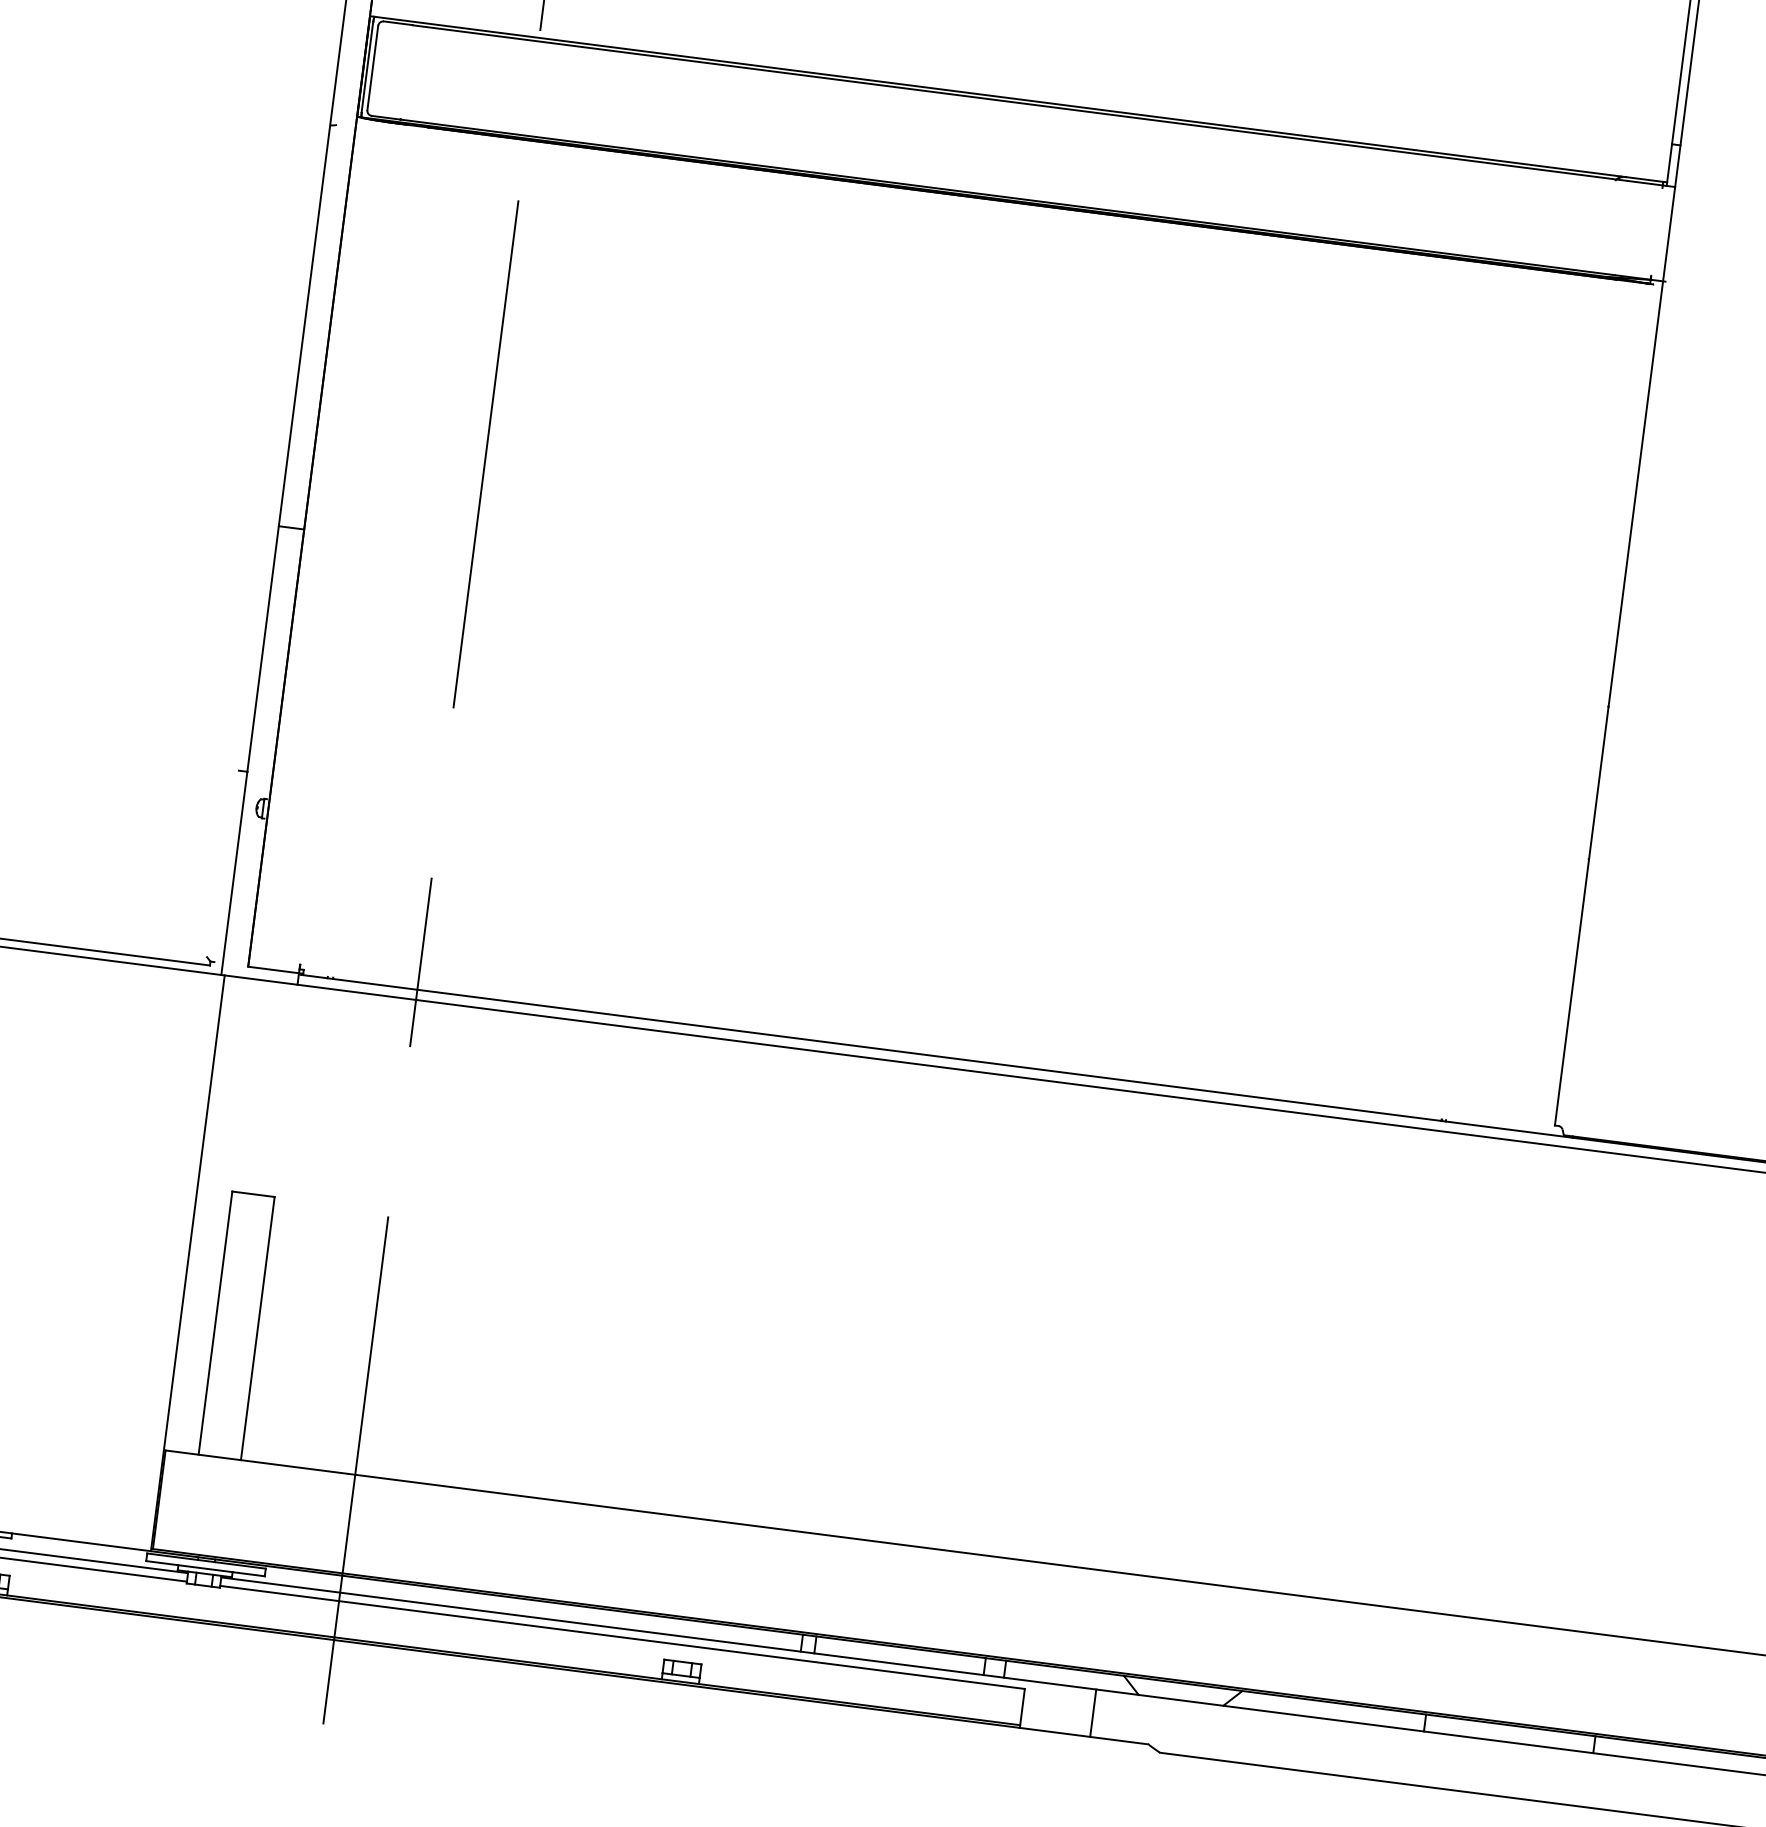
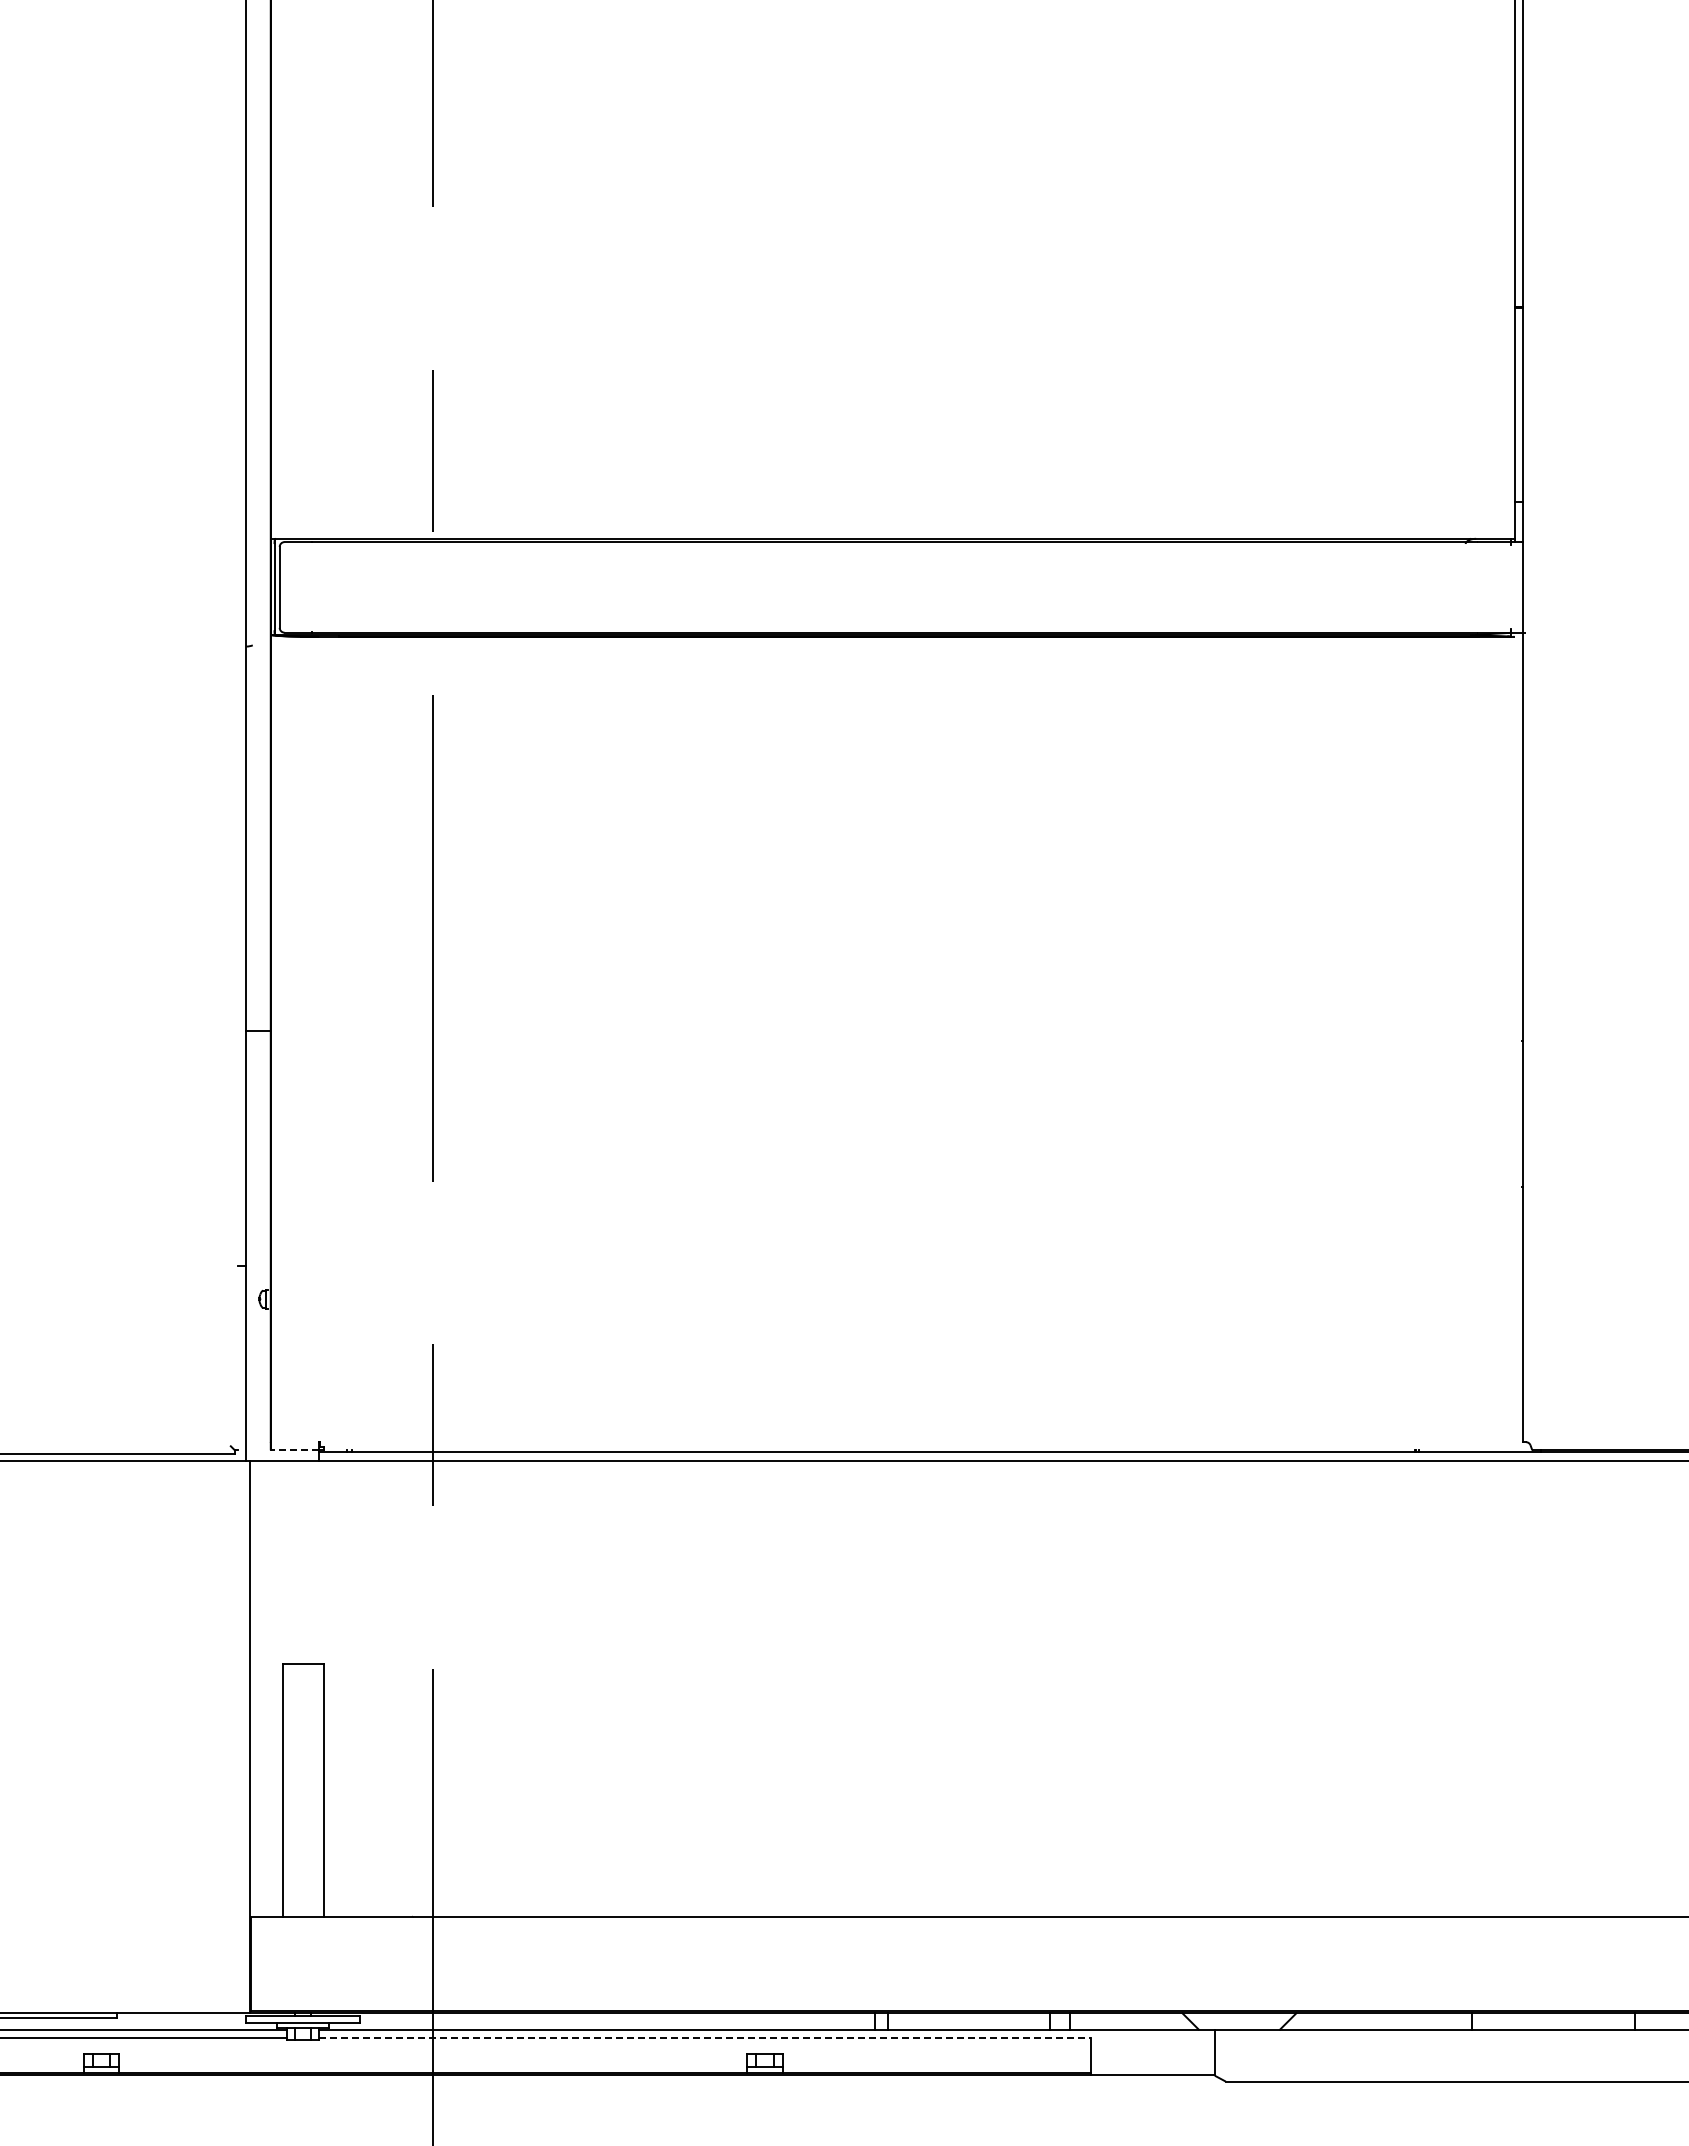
line: (272, 970) -> (294, 1450), solid -> dashed
line: (622, 1637) -> (704, 2037), solid -> dashed
line: (1093, 1713) -> (1215, 2052), moved

